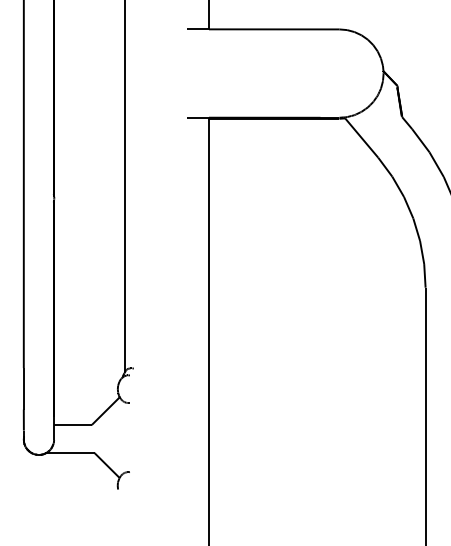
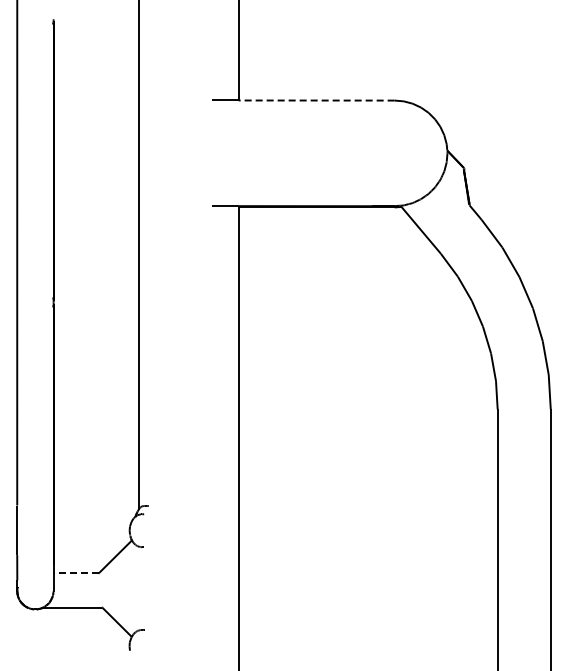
line: (274, 29) -> (316, 100), solid -> dashed
line: (73, 424) -> (76, 573), solid -> dashed

